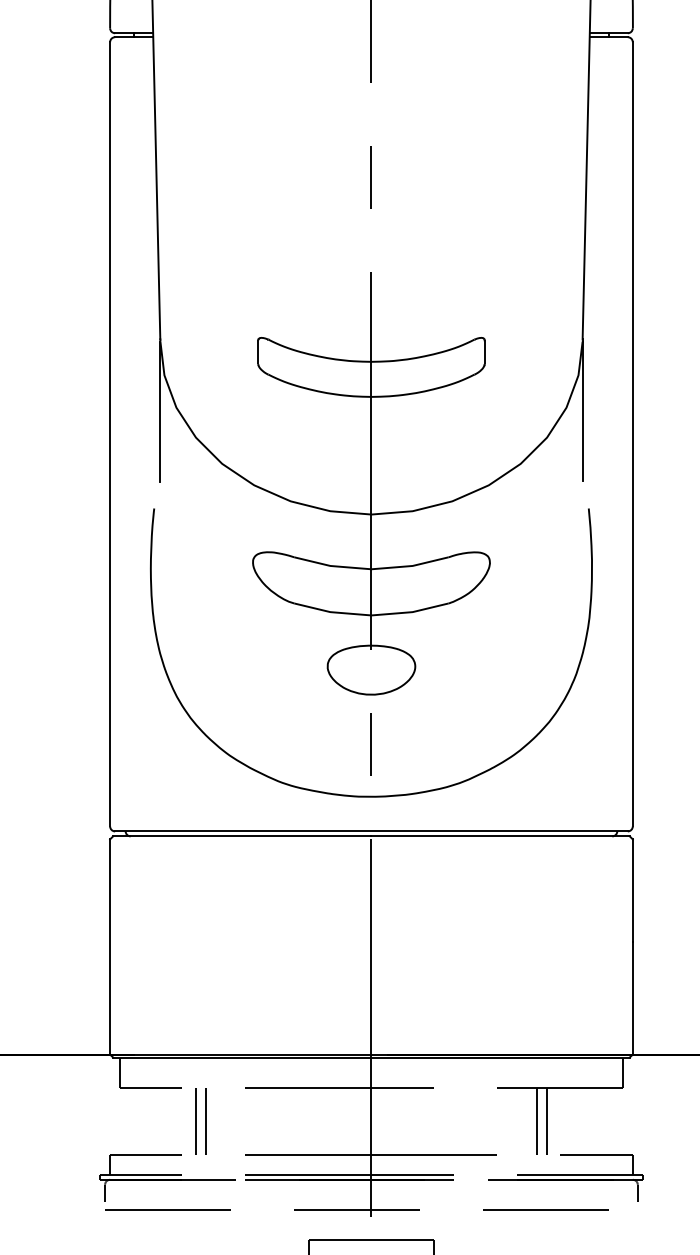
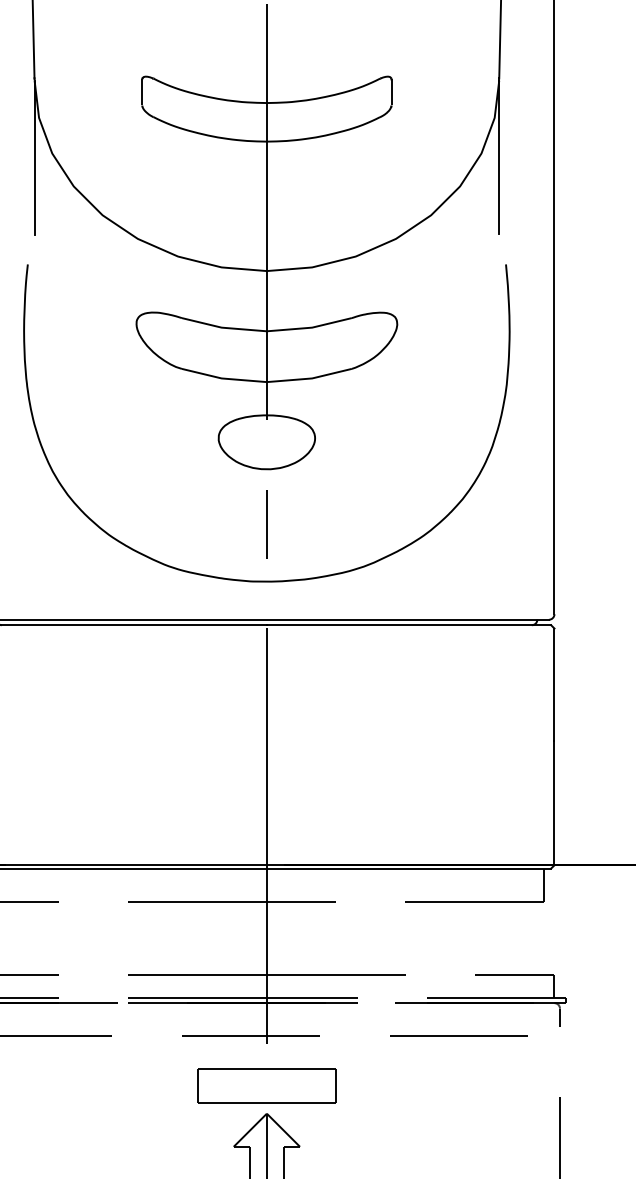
line: (195, 1120) -> (73, 937), removed
line: (205, 1120) -> (84, 937), removed
line: (537, 1120) -> (449, 937), removed
line: (547, 1120) -> (460, 937), removed

